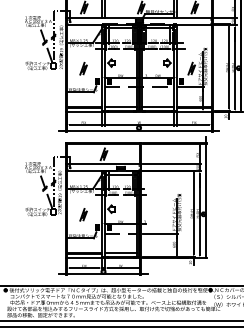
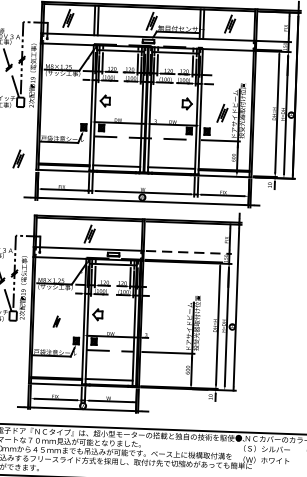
part: (83, 68) -> (18, 158), moved
line: (172, 164) -> (189, 252), solid -> dashed
part: (83, 214) -> (56, 321), size x0.6

